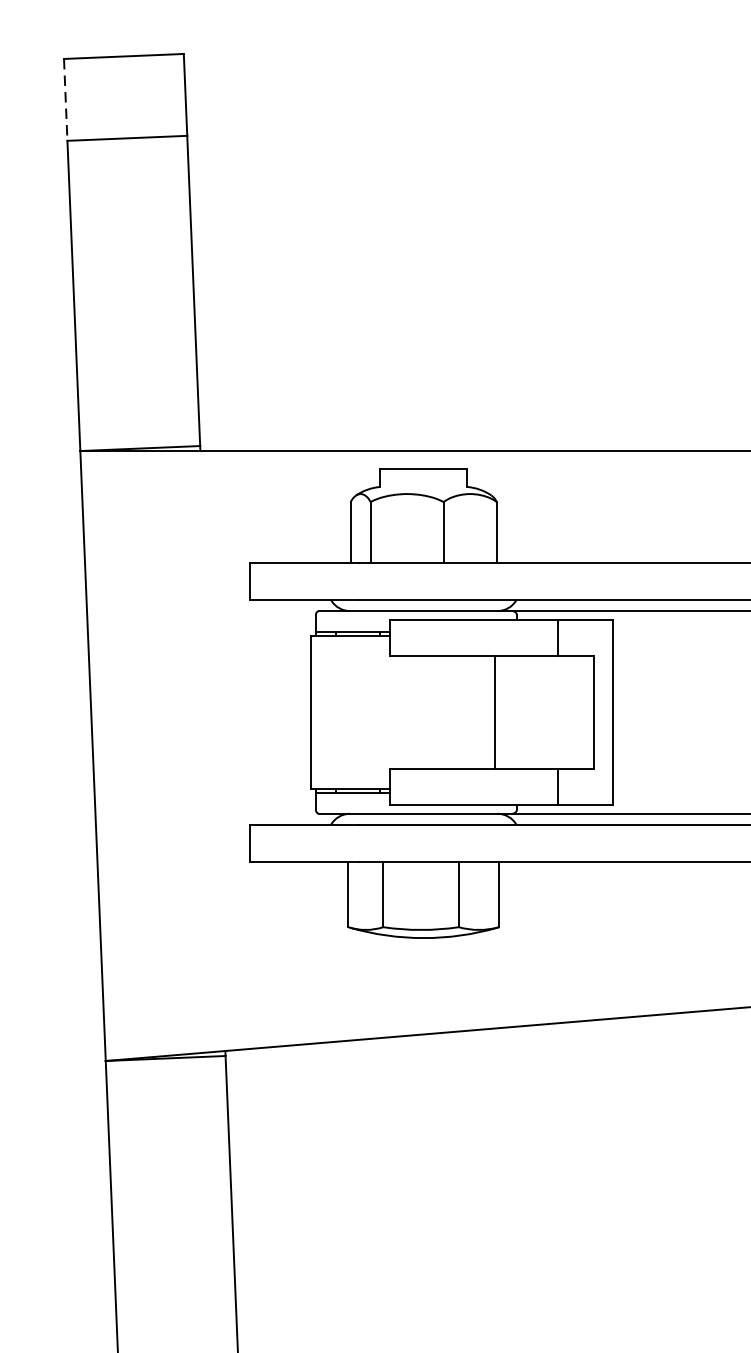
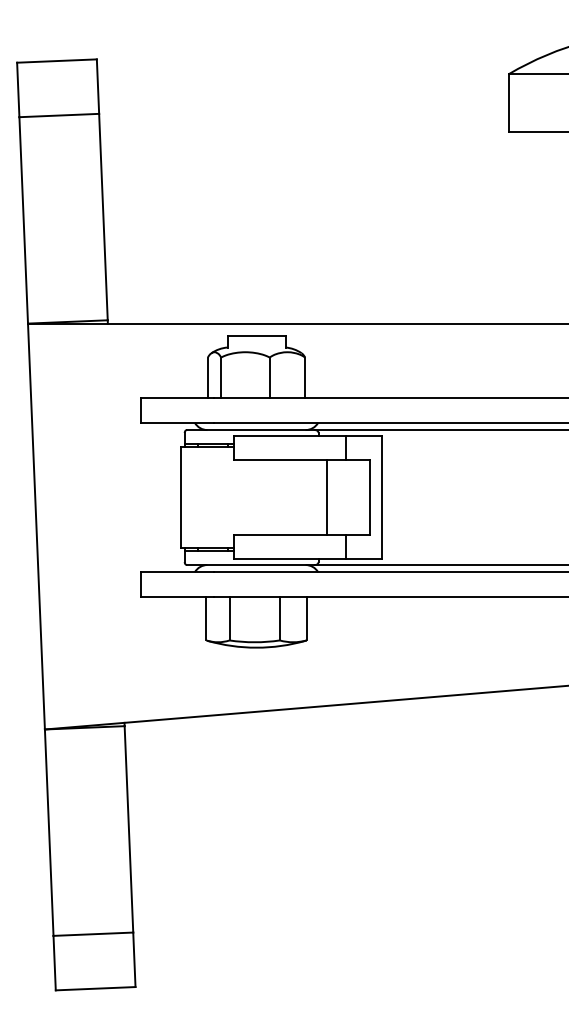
line: (66, 100) -> (18, 90), dashed -> solid
line: (494, 712) -> (326, 497), moved

